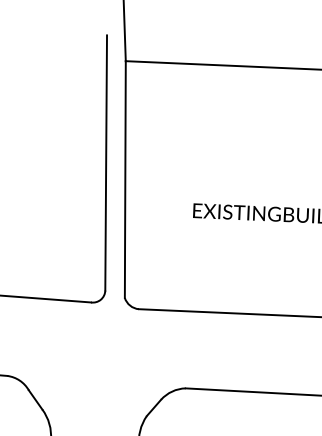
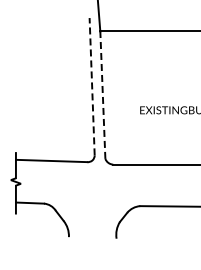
line: (106, 162) -> (92, 86), solid -> dashed
line: (124, 180) -> (102, 95), solid -> dashed

